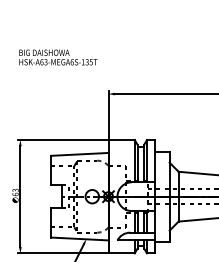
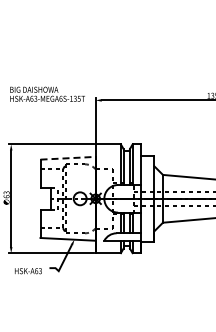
text: (58, 56) -> (47, 93), moved
line: (80, 154) -> (68, 158), solid -> dashed

